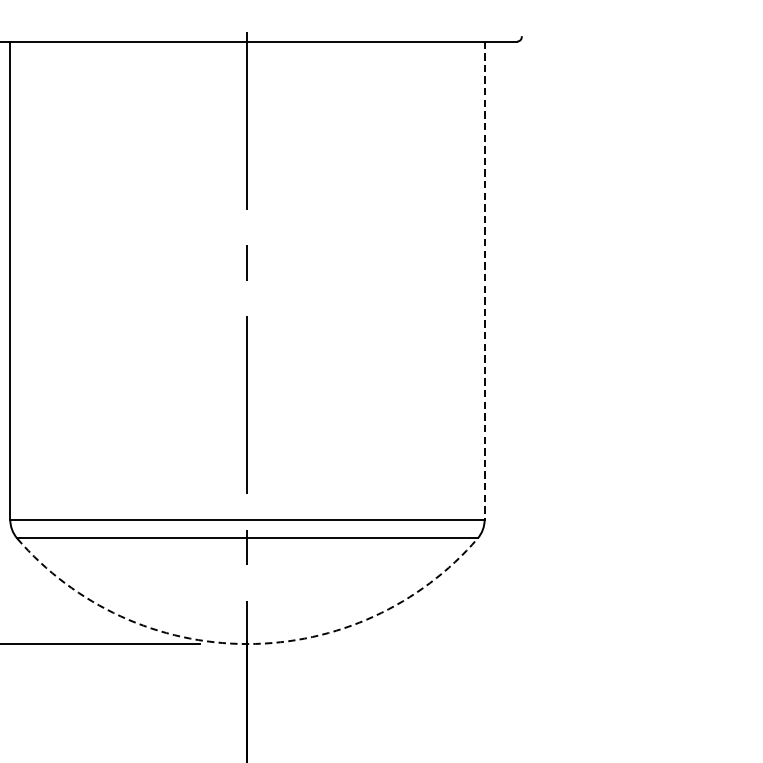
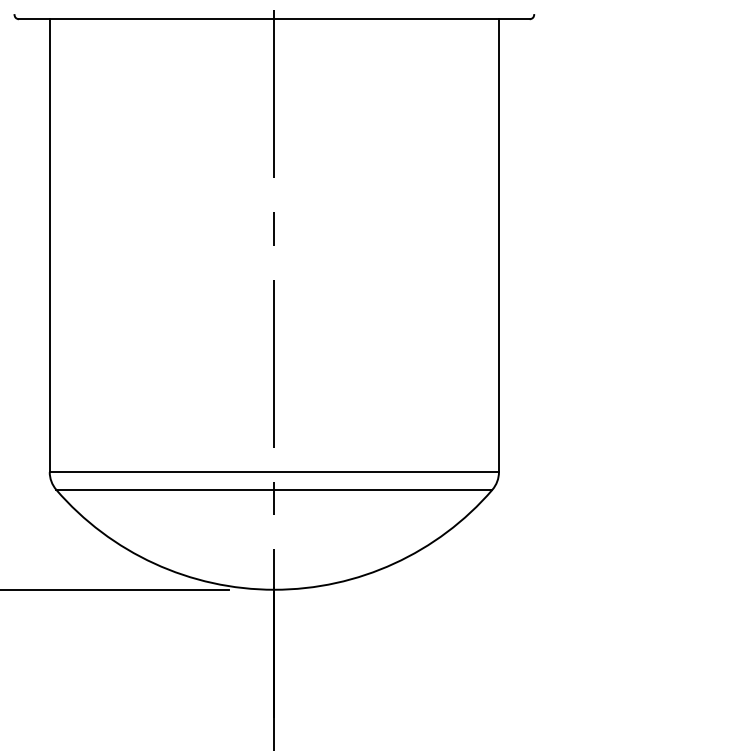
line: (484, 281) -> (498, 246), dashed -> solid
arc: (247, 643) -> (274, 589), dashed -> solid

